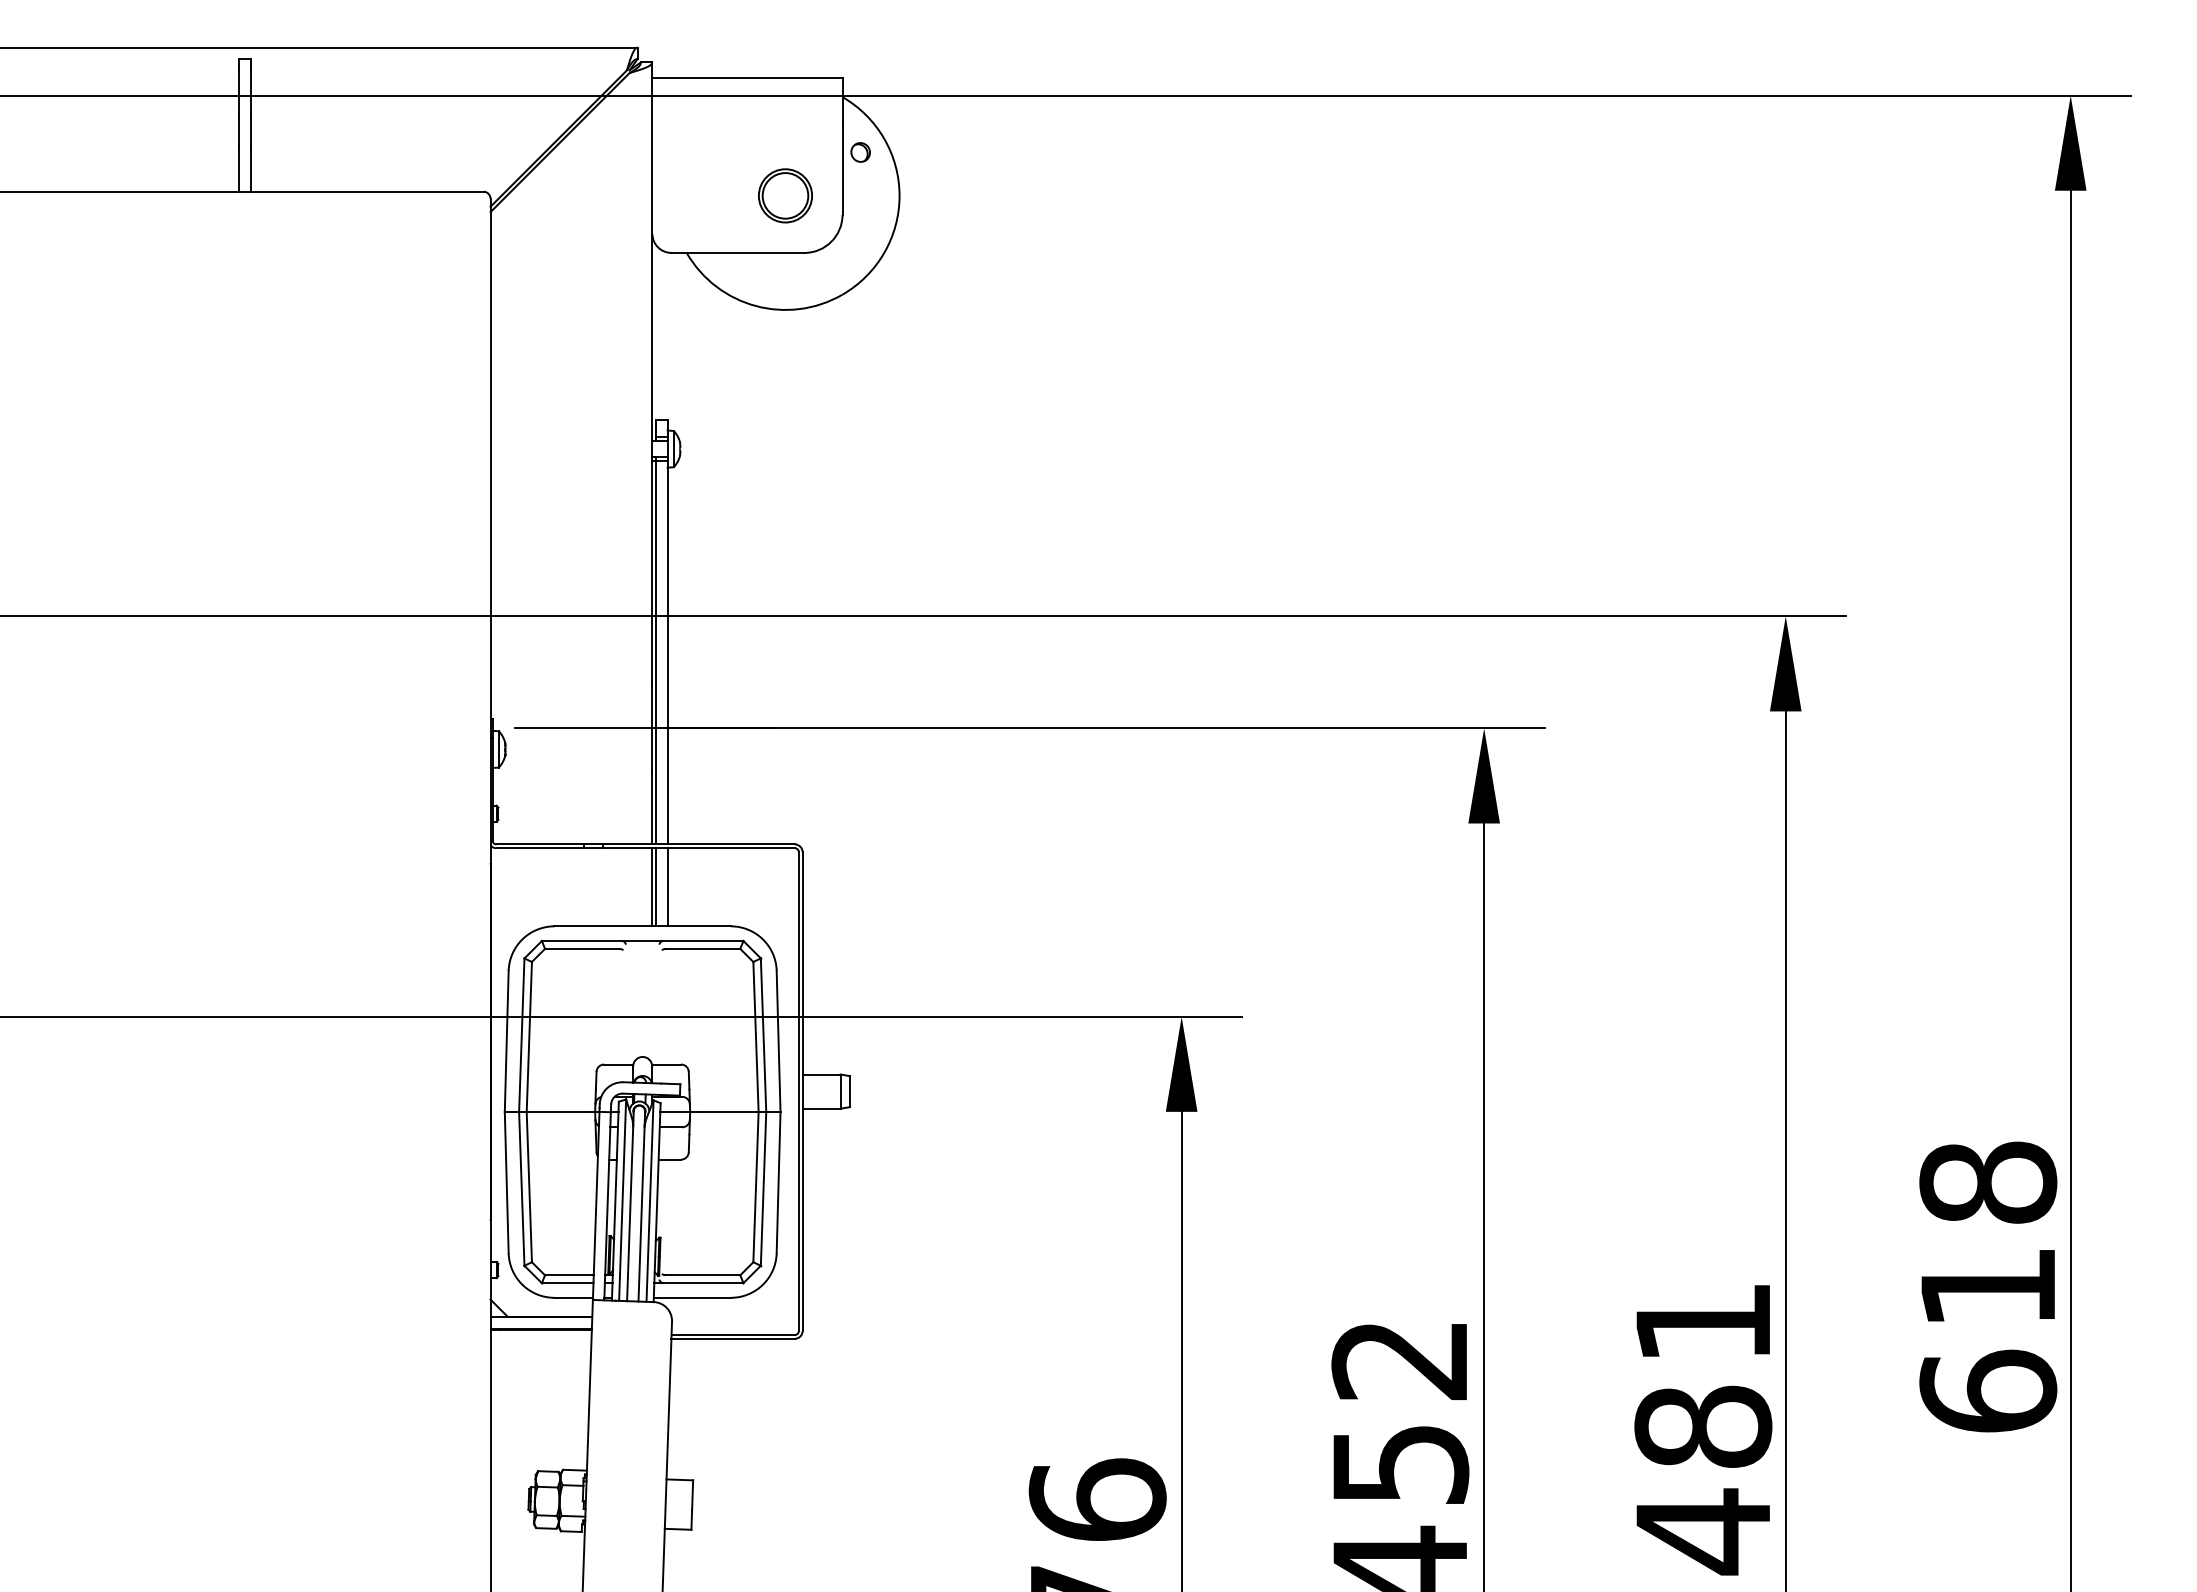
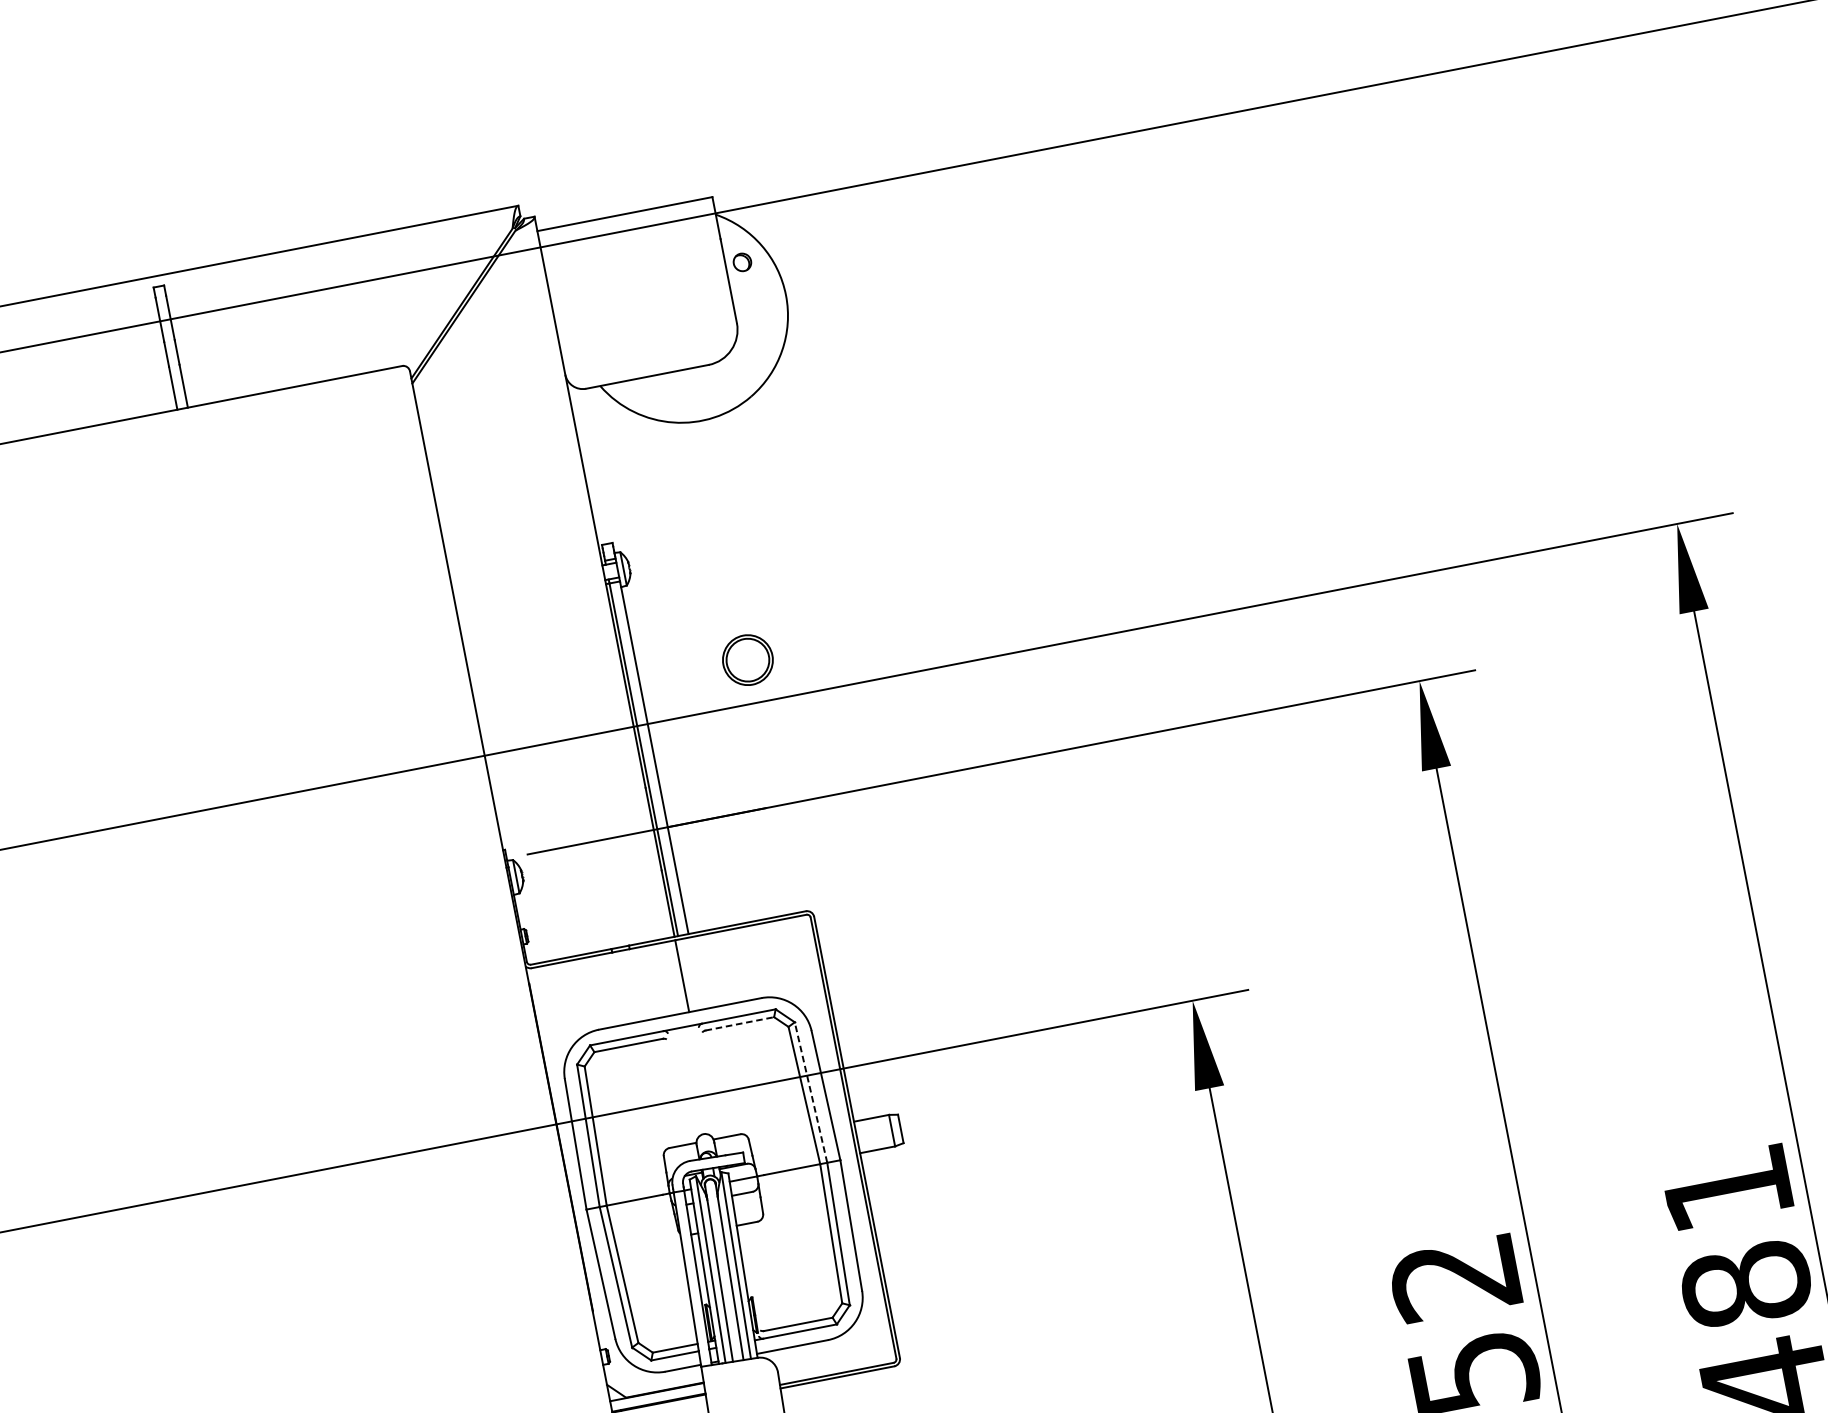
part: (785, 195) -> (747, 659), moved
line: (656, 887) -> (686, 975), removed
line: (667, 887) -> (696, 973), removed
line: (703, 948) -> (740, 1023), solid -> dashed
line: (763, 1035) -> (811, 1092), solid -> dashed

